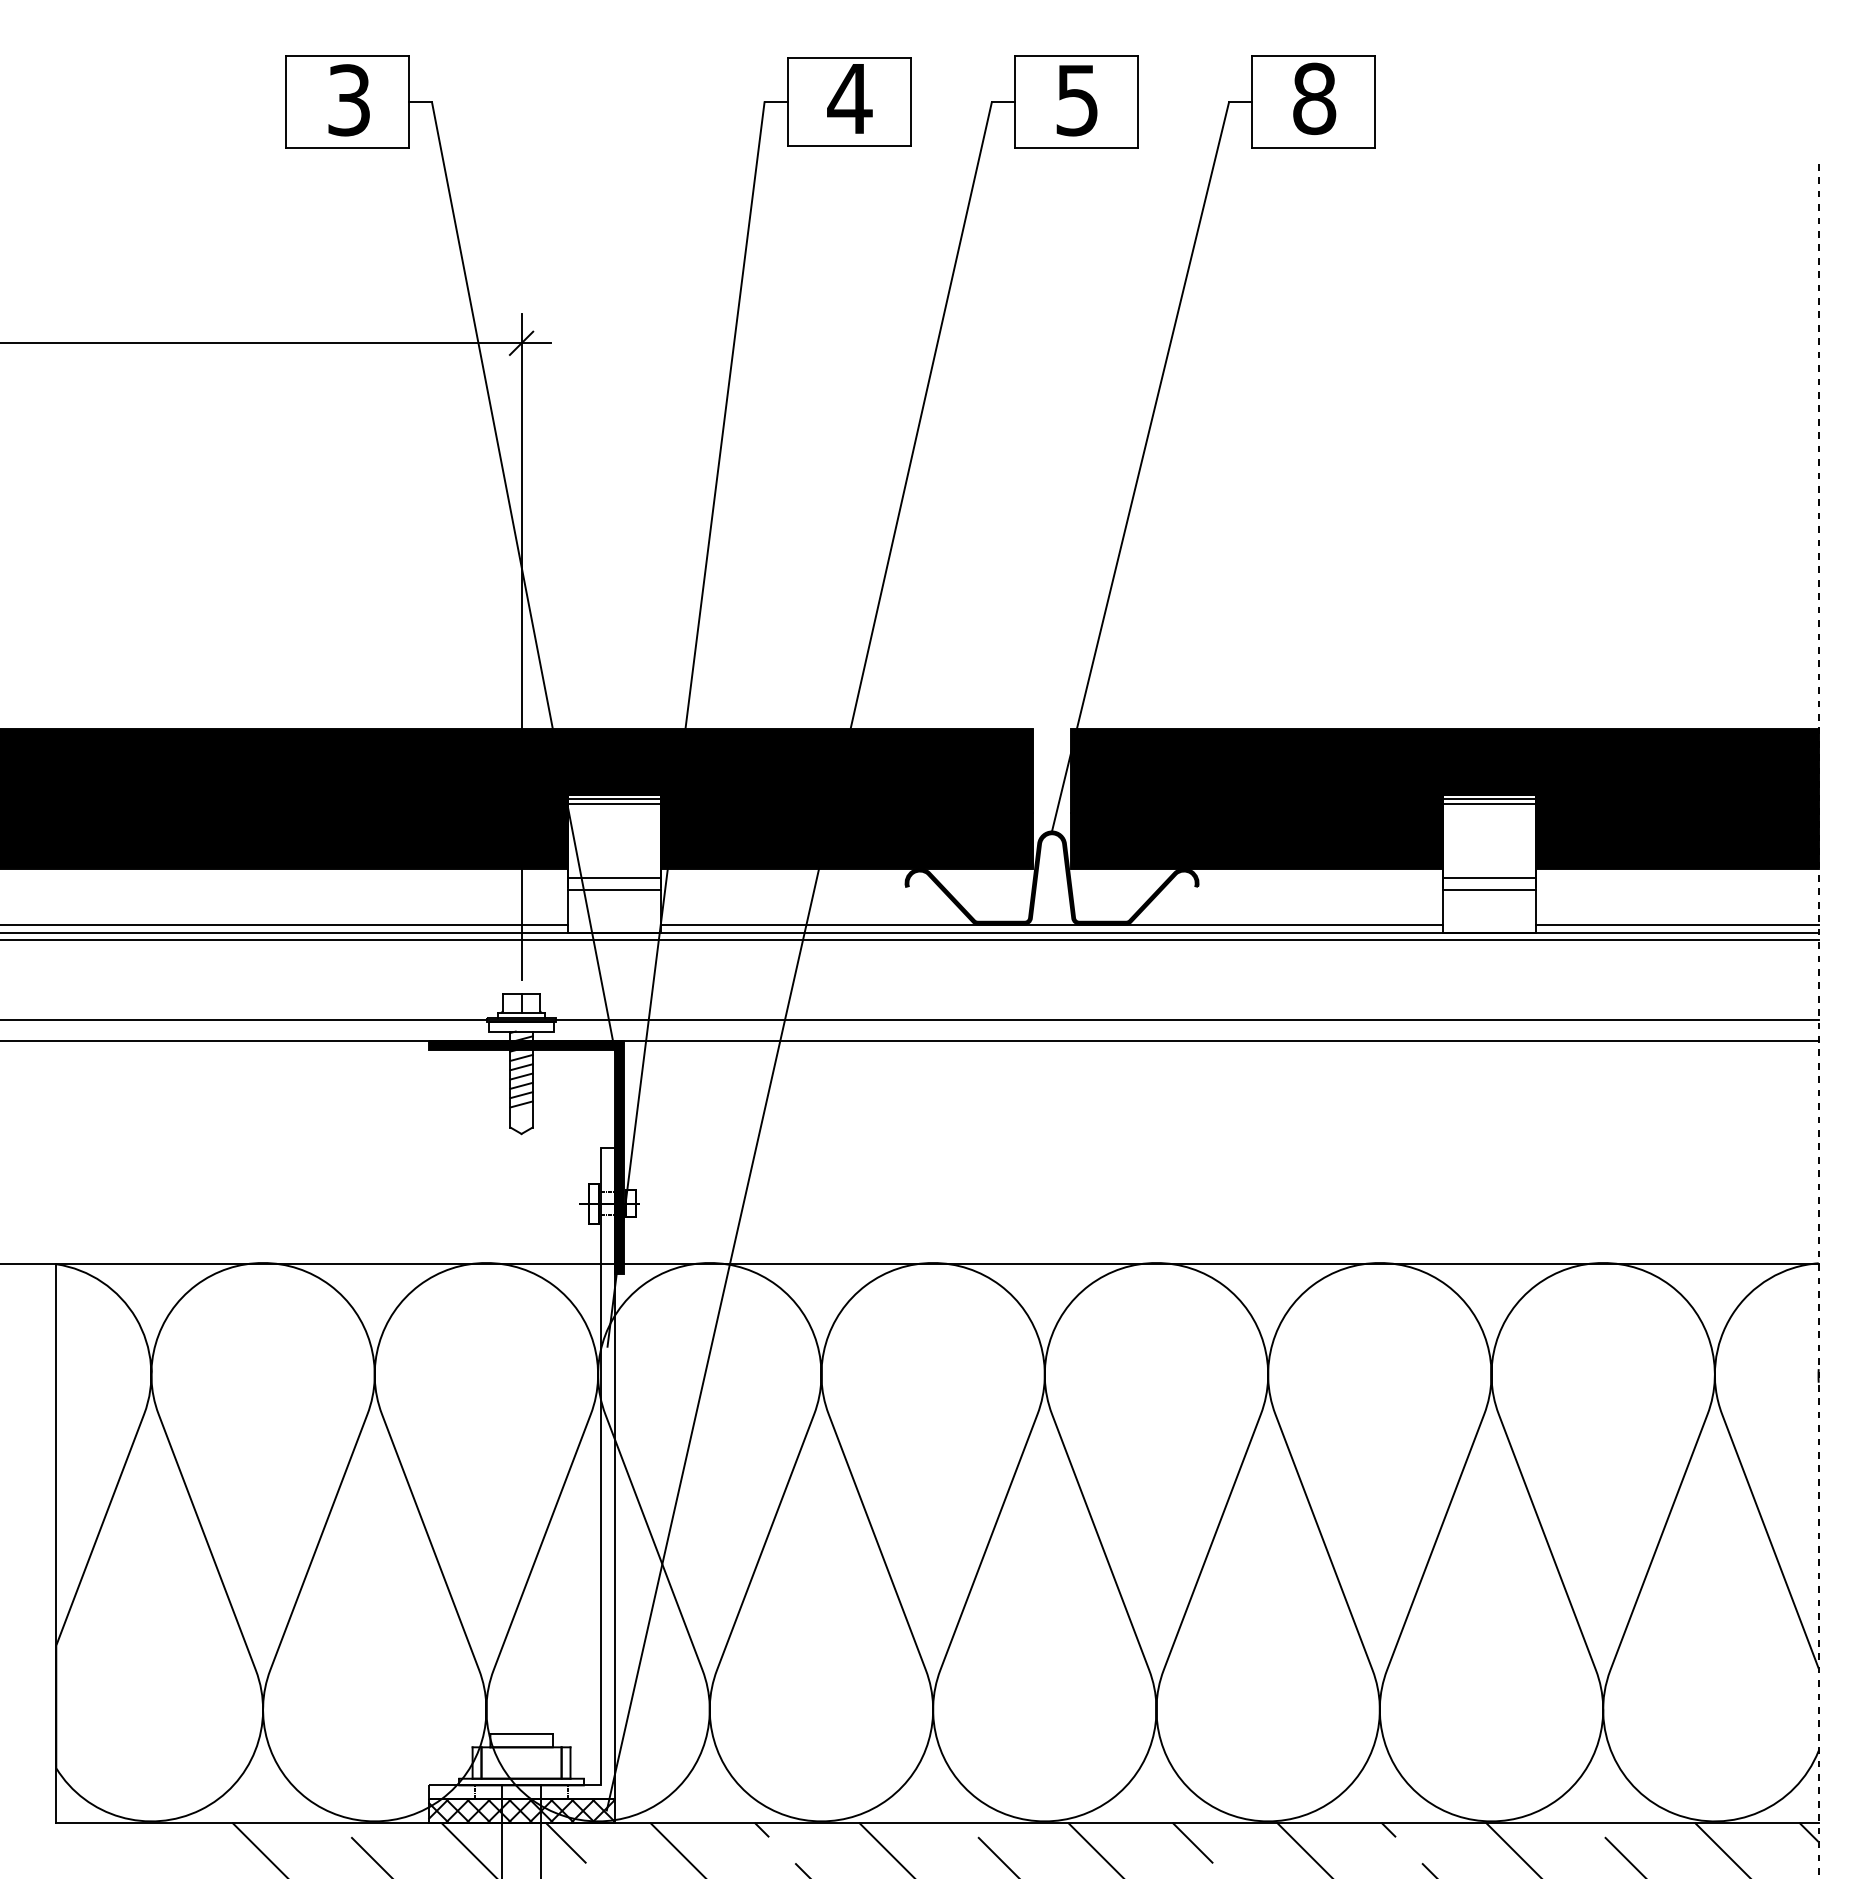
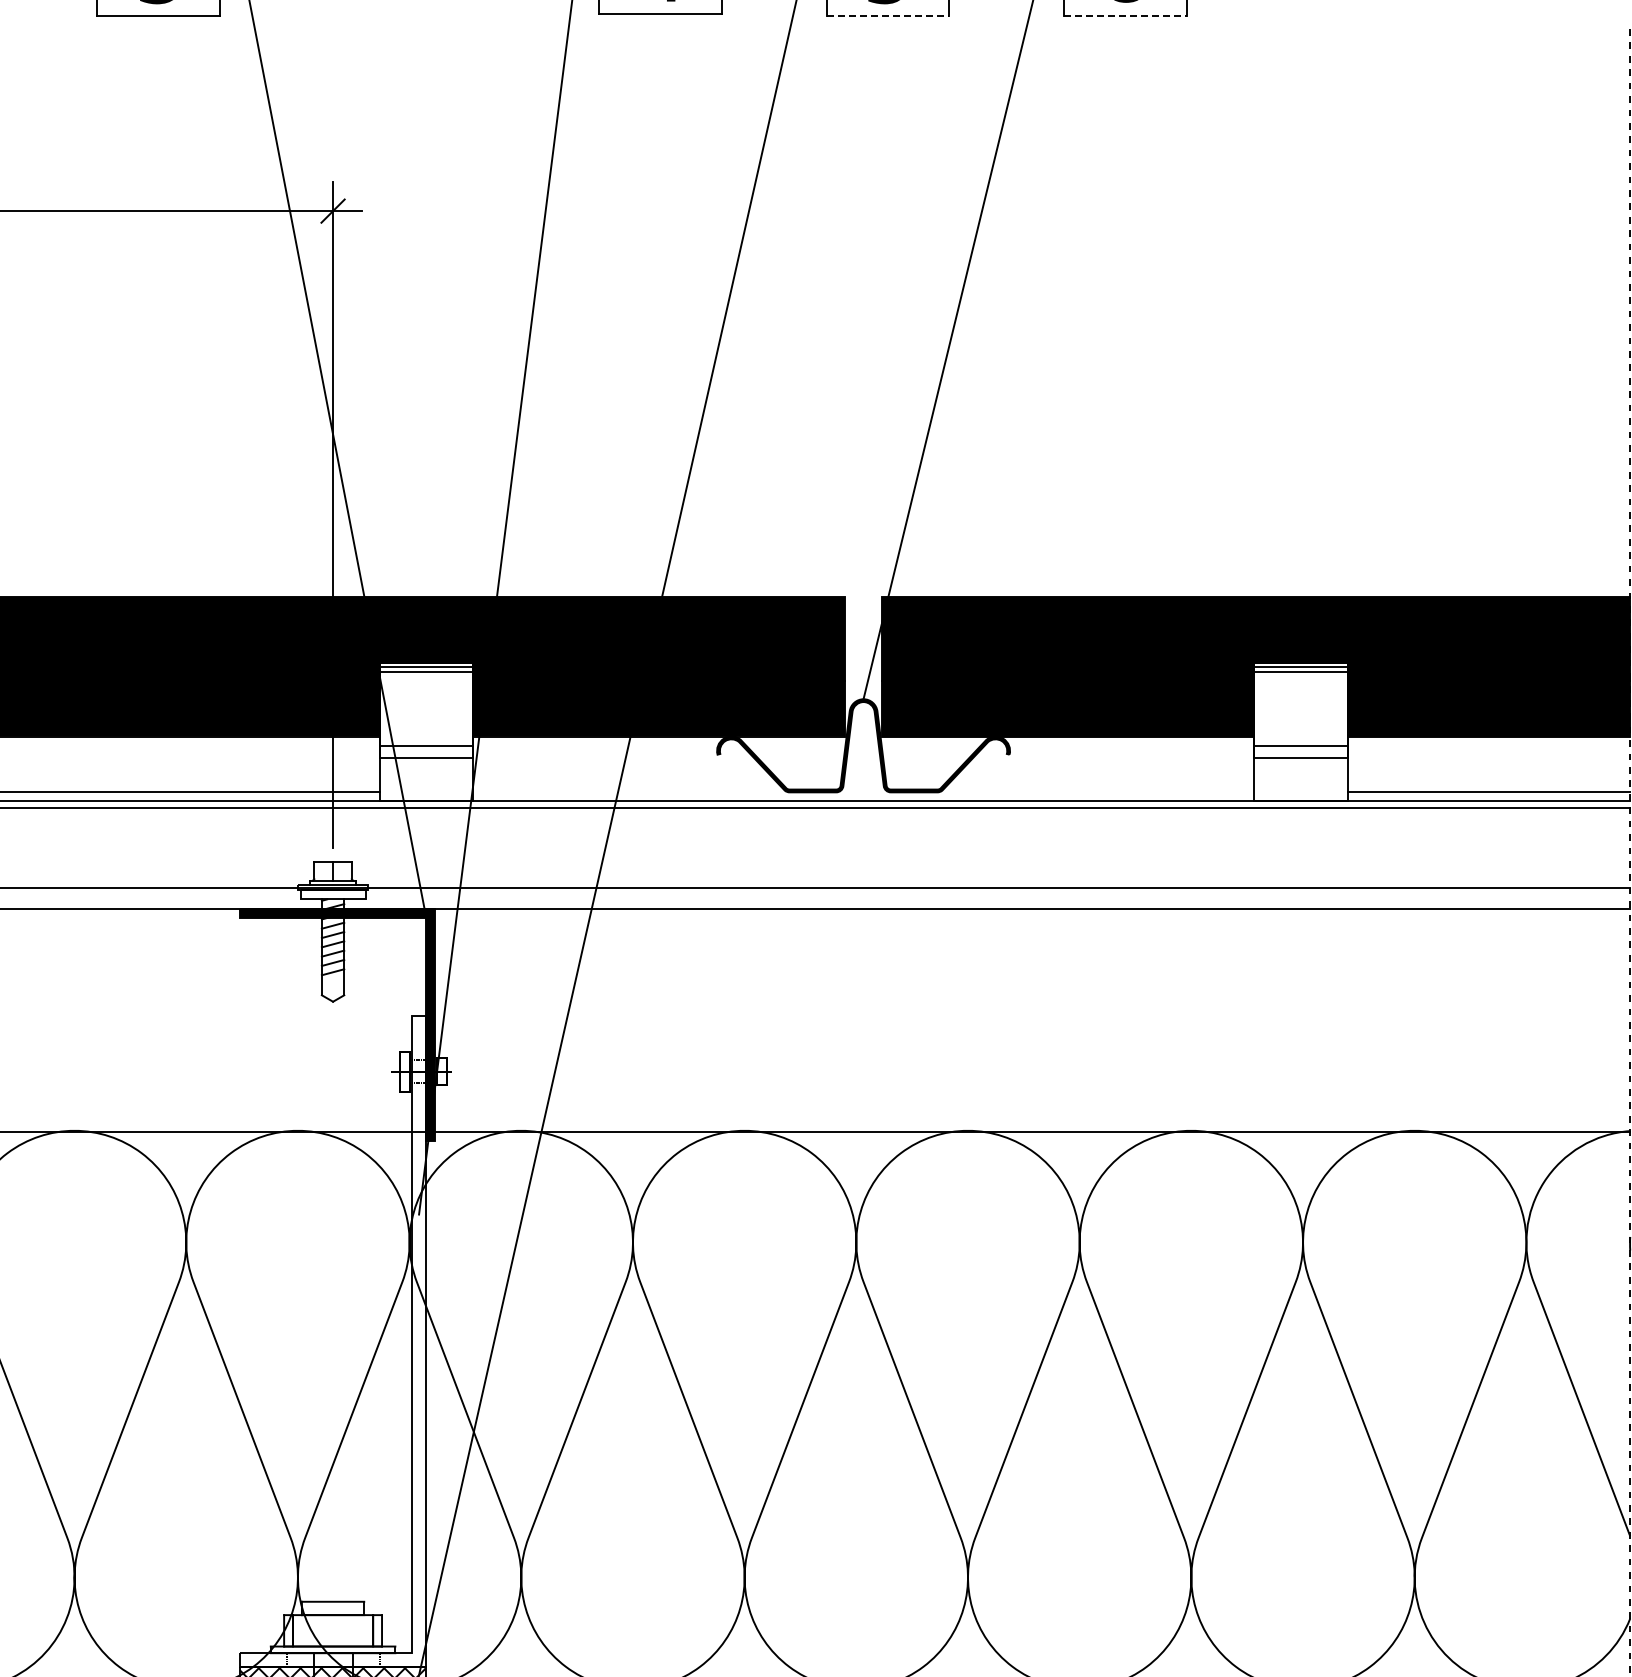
line: (1077, 148) -> (889, 16), solid -> dashed
line: (1314, 148) -> (1126, 16), solid -> dashed
line: (1051, 924) -> (863, 792), removed

